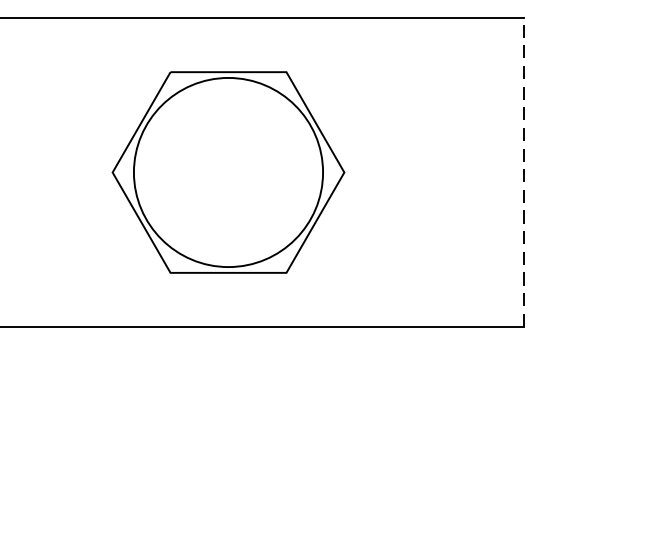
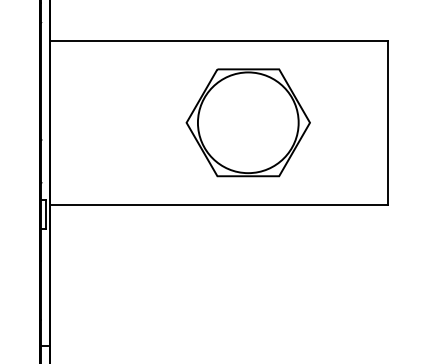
part: (226, 171) -> (247, 122), moved
line: (523, 171) -> (387, 122), dashed -> solid

